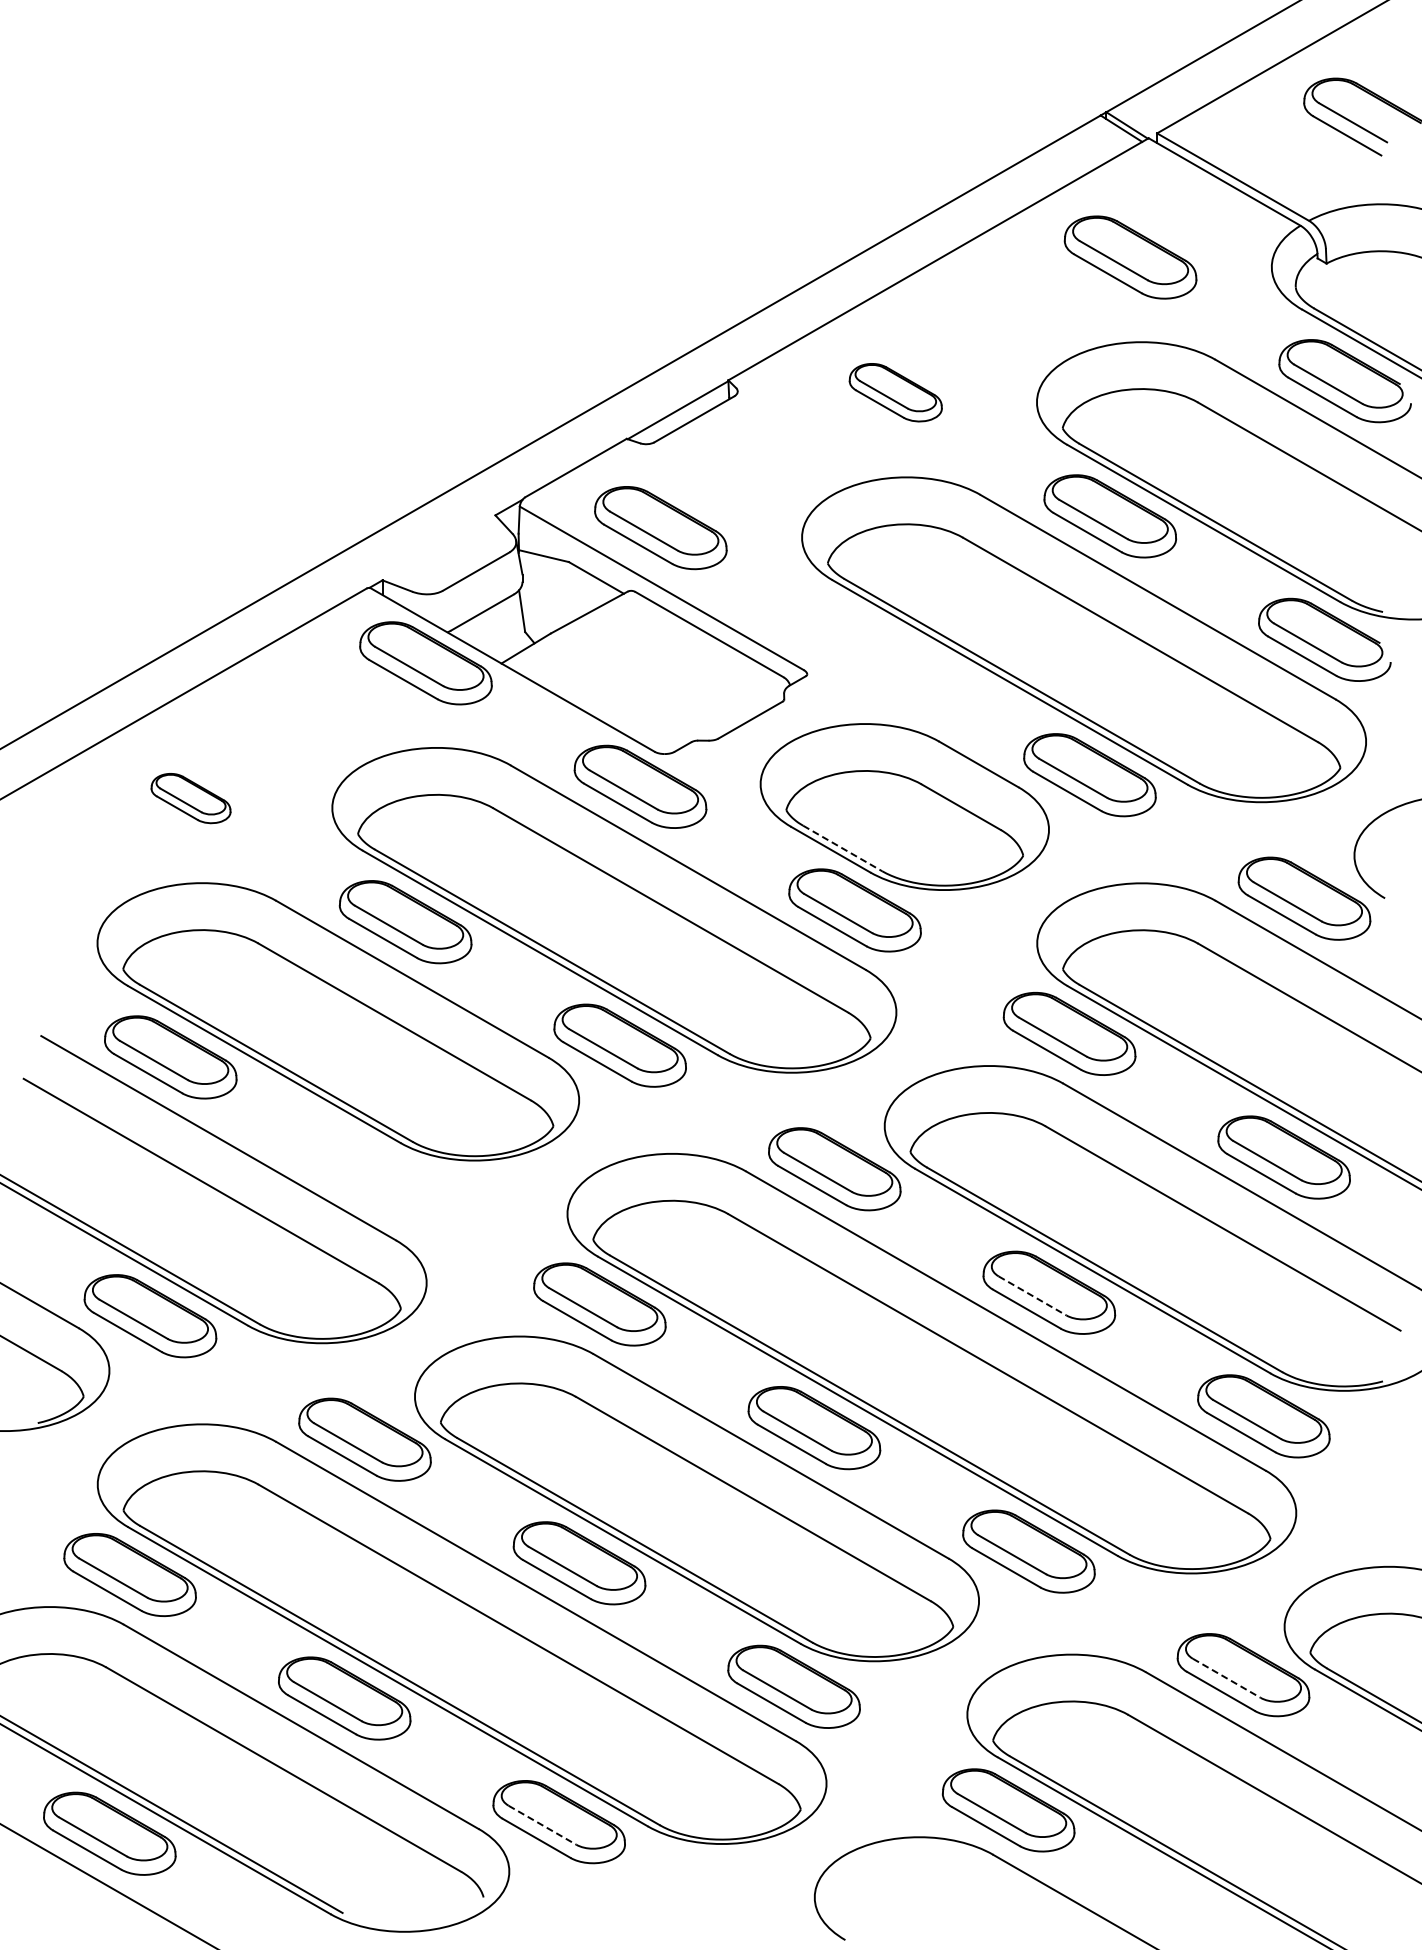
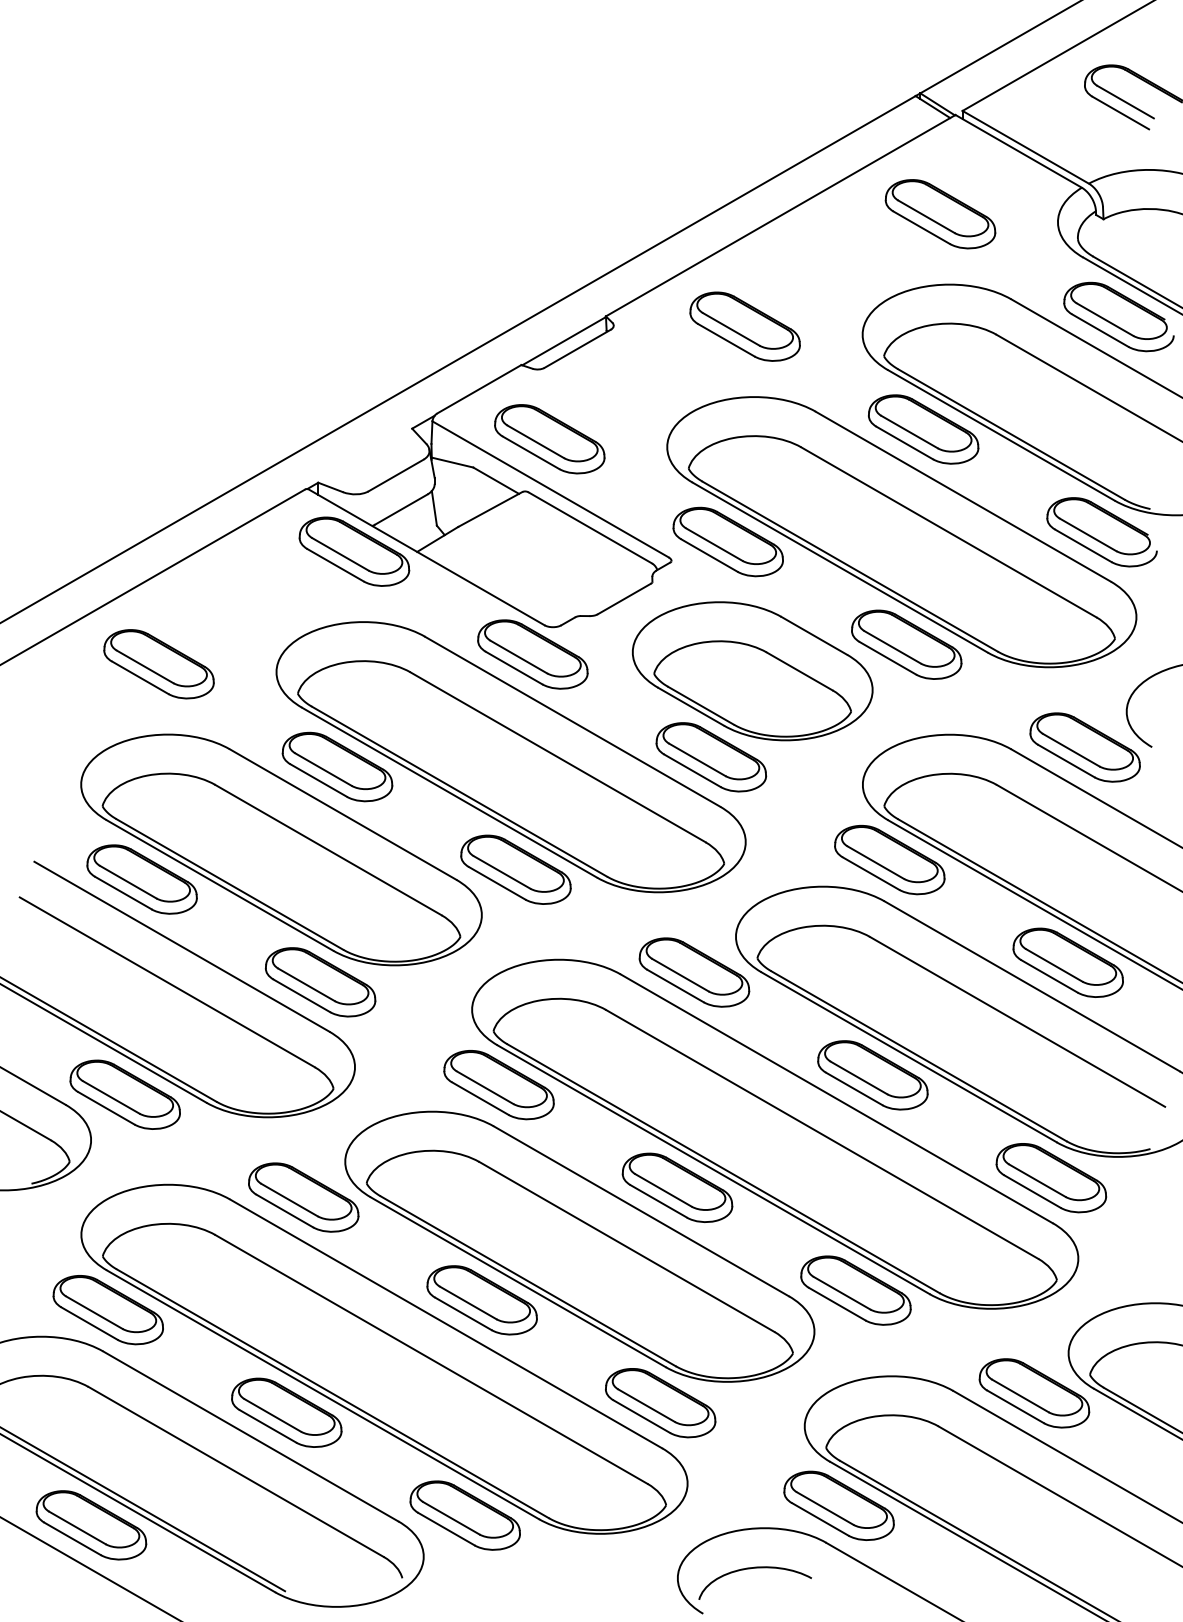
part: (895, 392) -> (744, 326), size x1.43
part: (875, 651) -> (728, 541), added
part: (190, 798) -> (158, 664), size x1.67
line: (842, 848) -> (700, 705), dashed -> solid
part: (385, 1180) -> (320, 981), added
line: (1032, 1296) -> (858, 1078), dashed -> solid
line: (1227, 1678) -> (1021, 1396), dashed -> solid
line: (542, 1825) -> (451, 1518), dashed -> solid
curve: (903, 1886) -> (751, 1569), added

